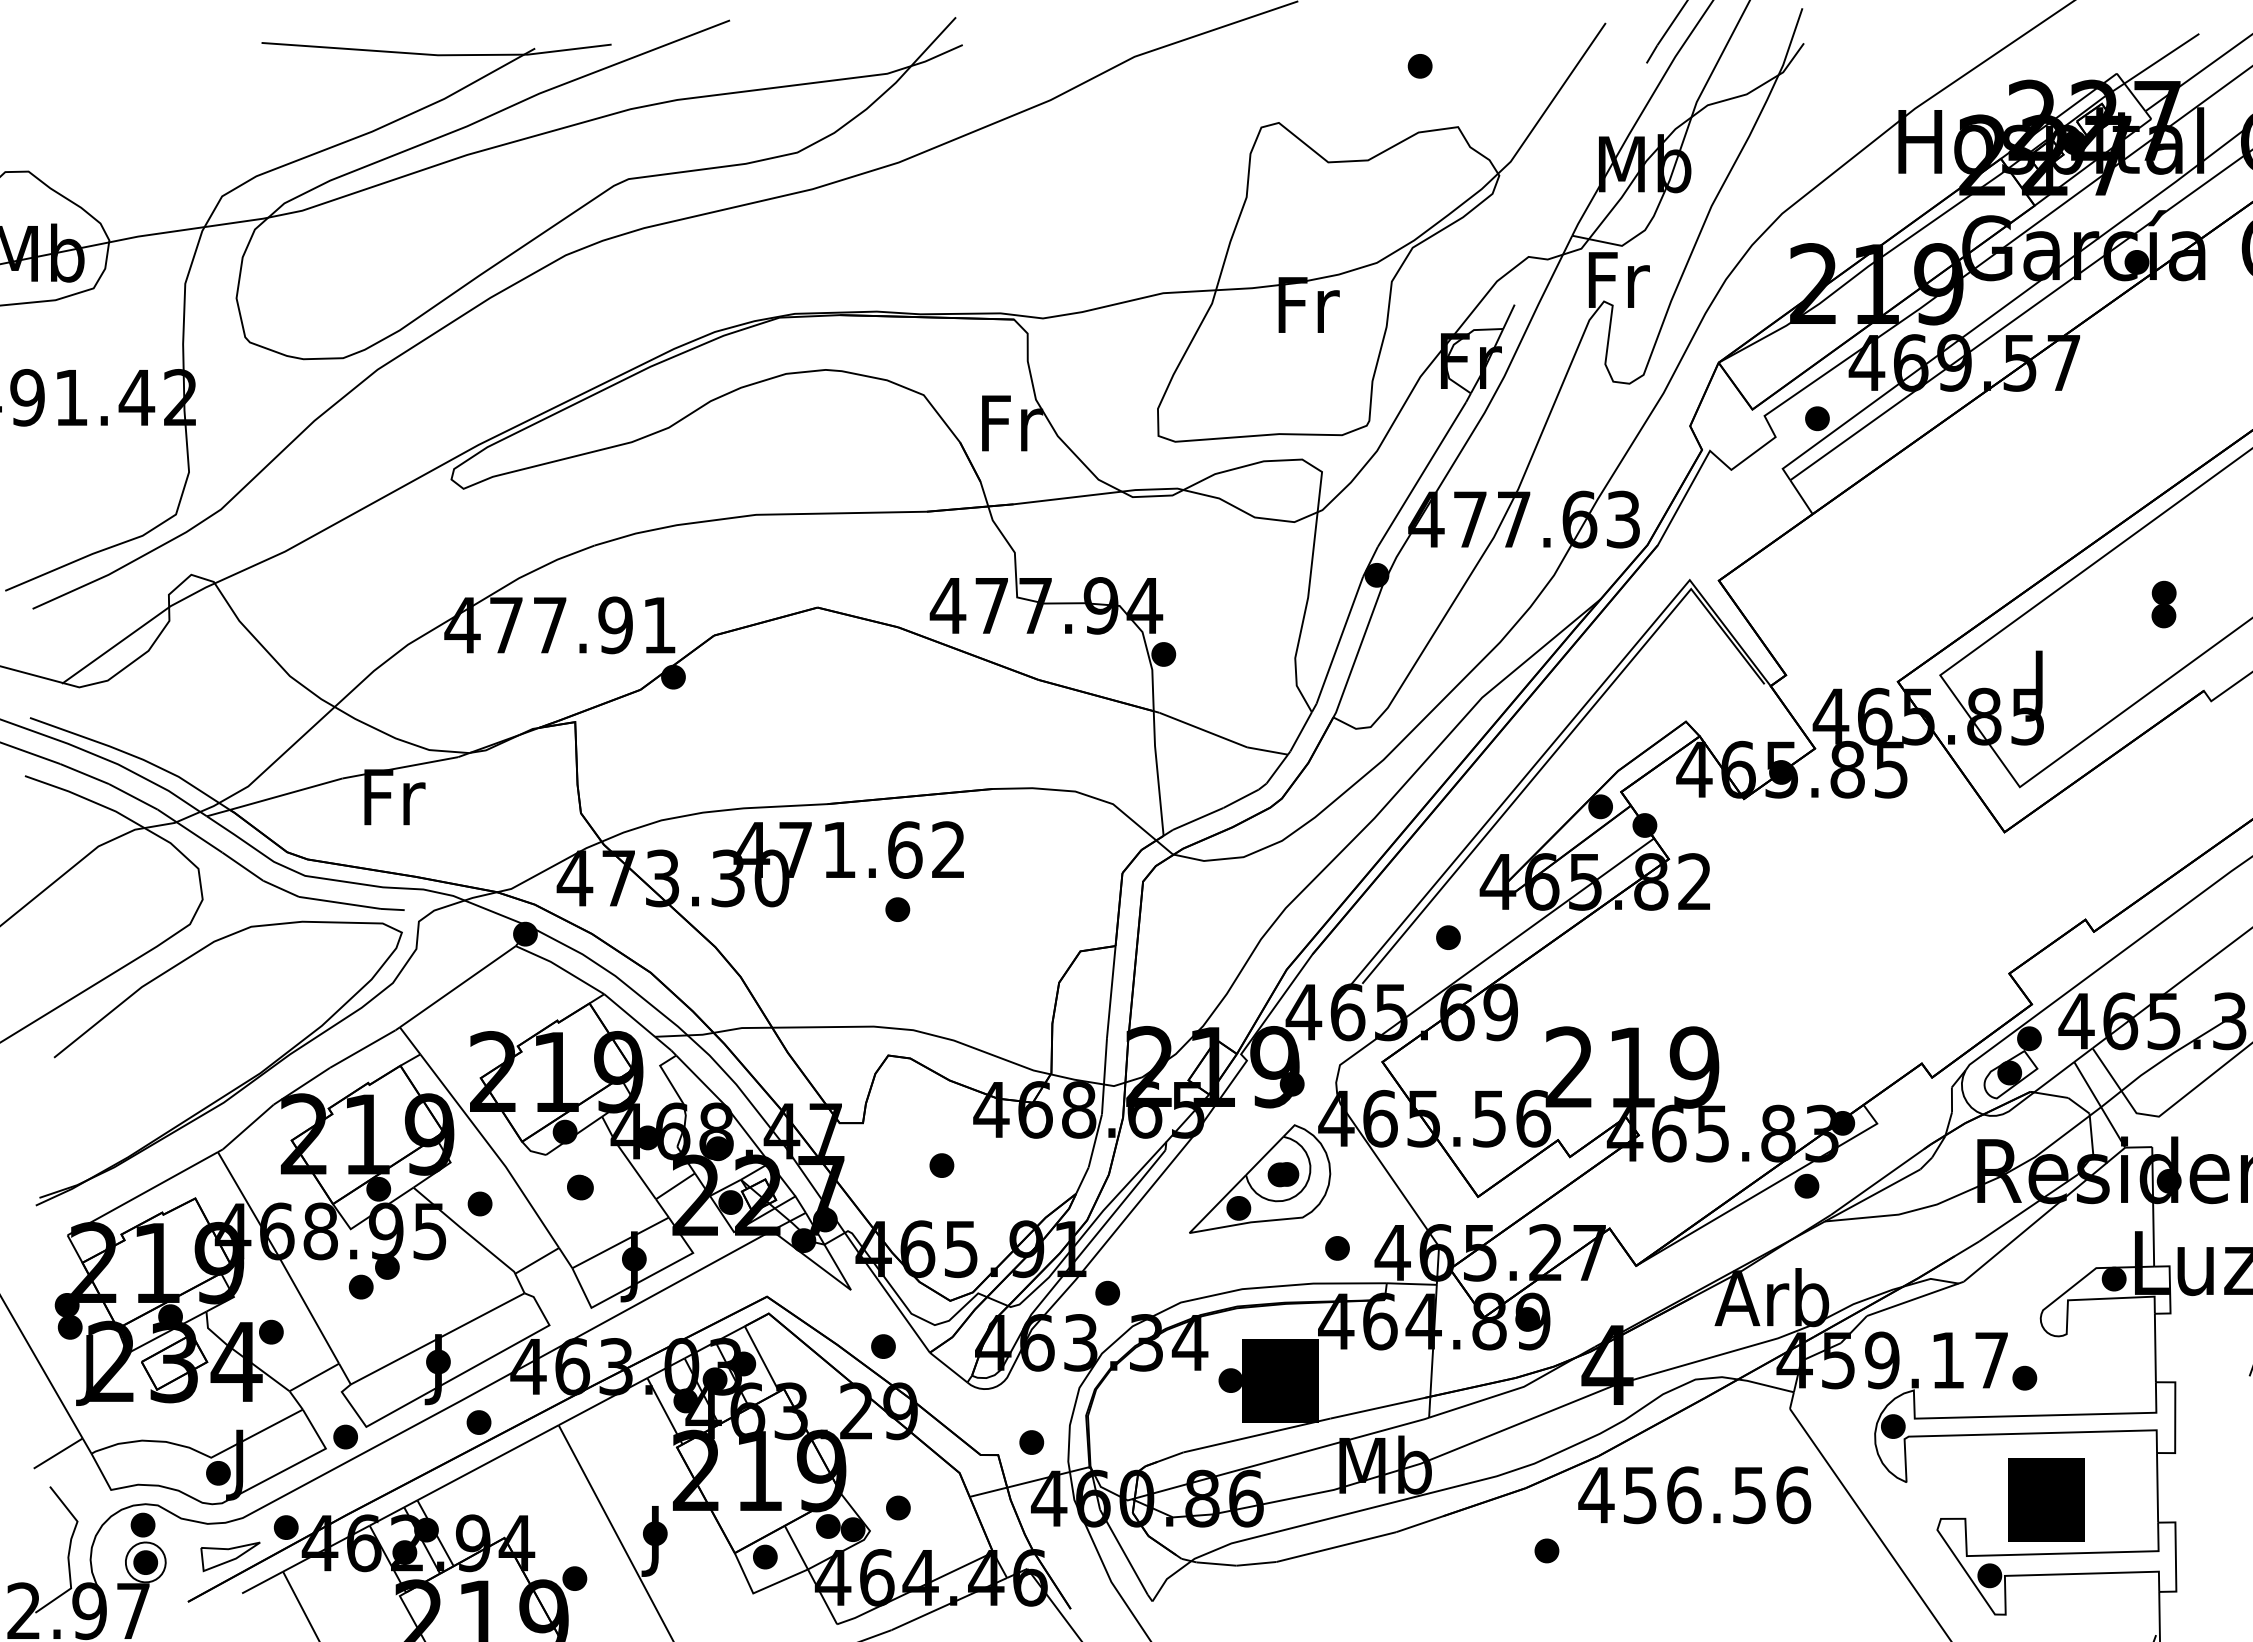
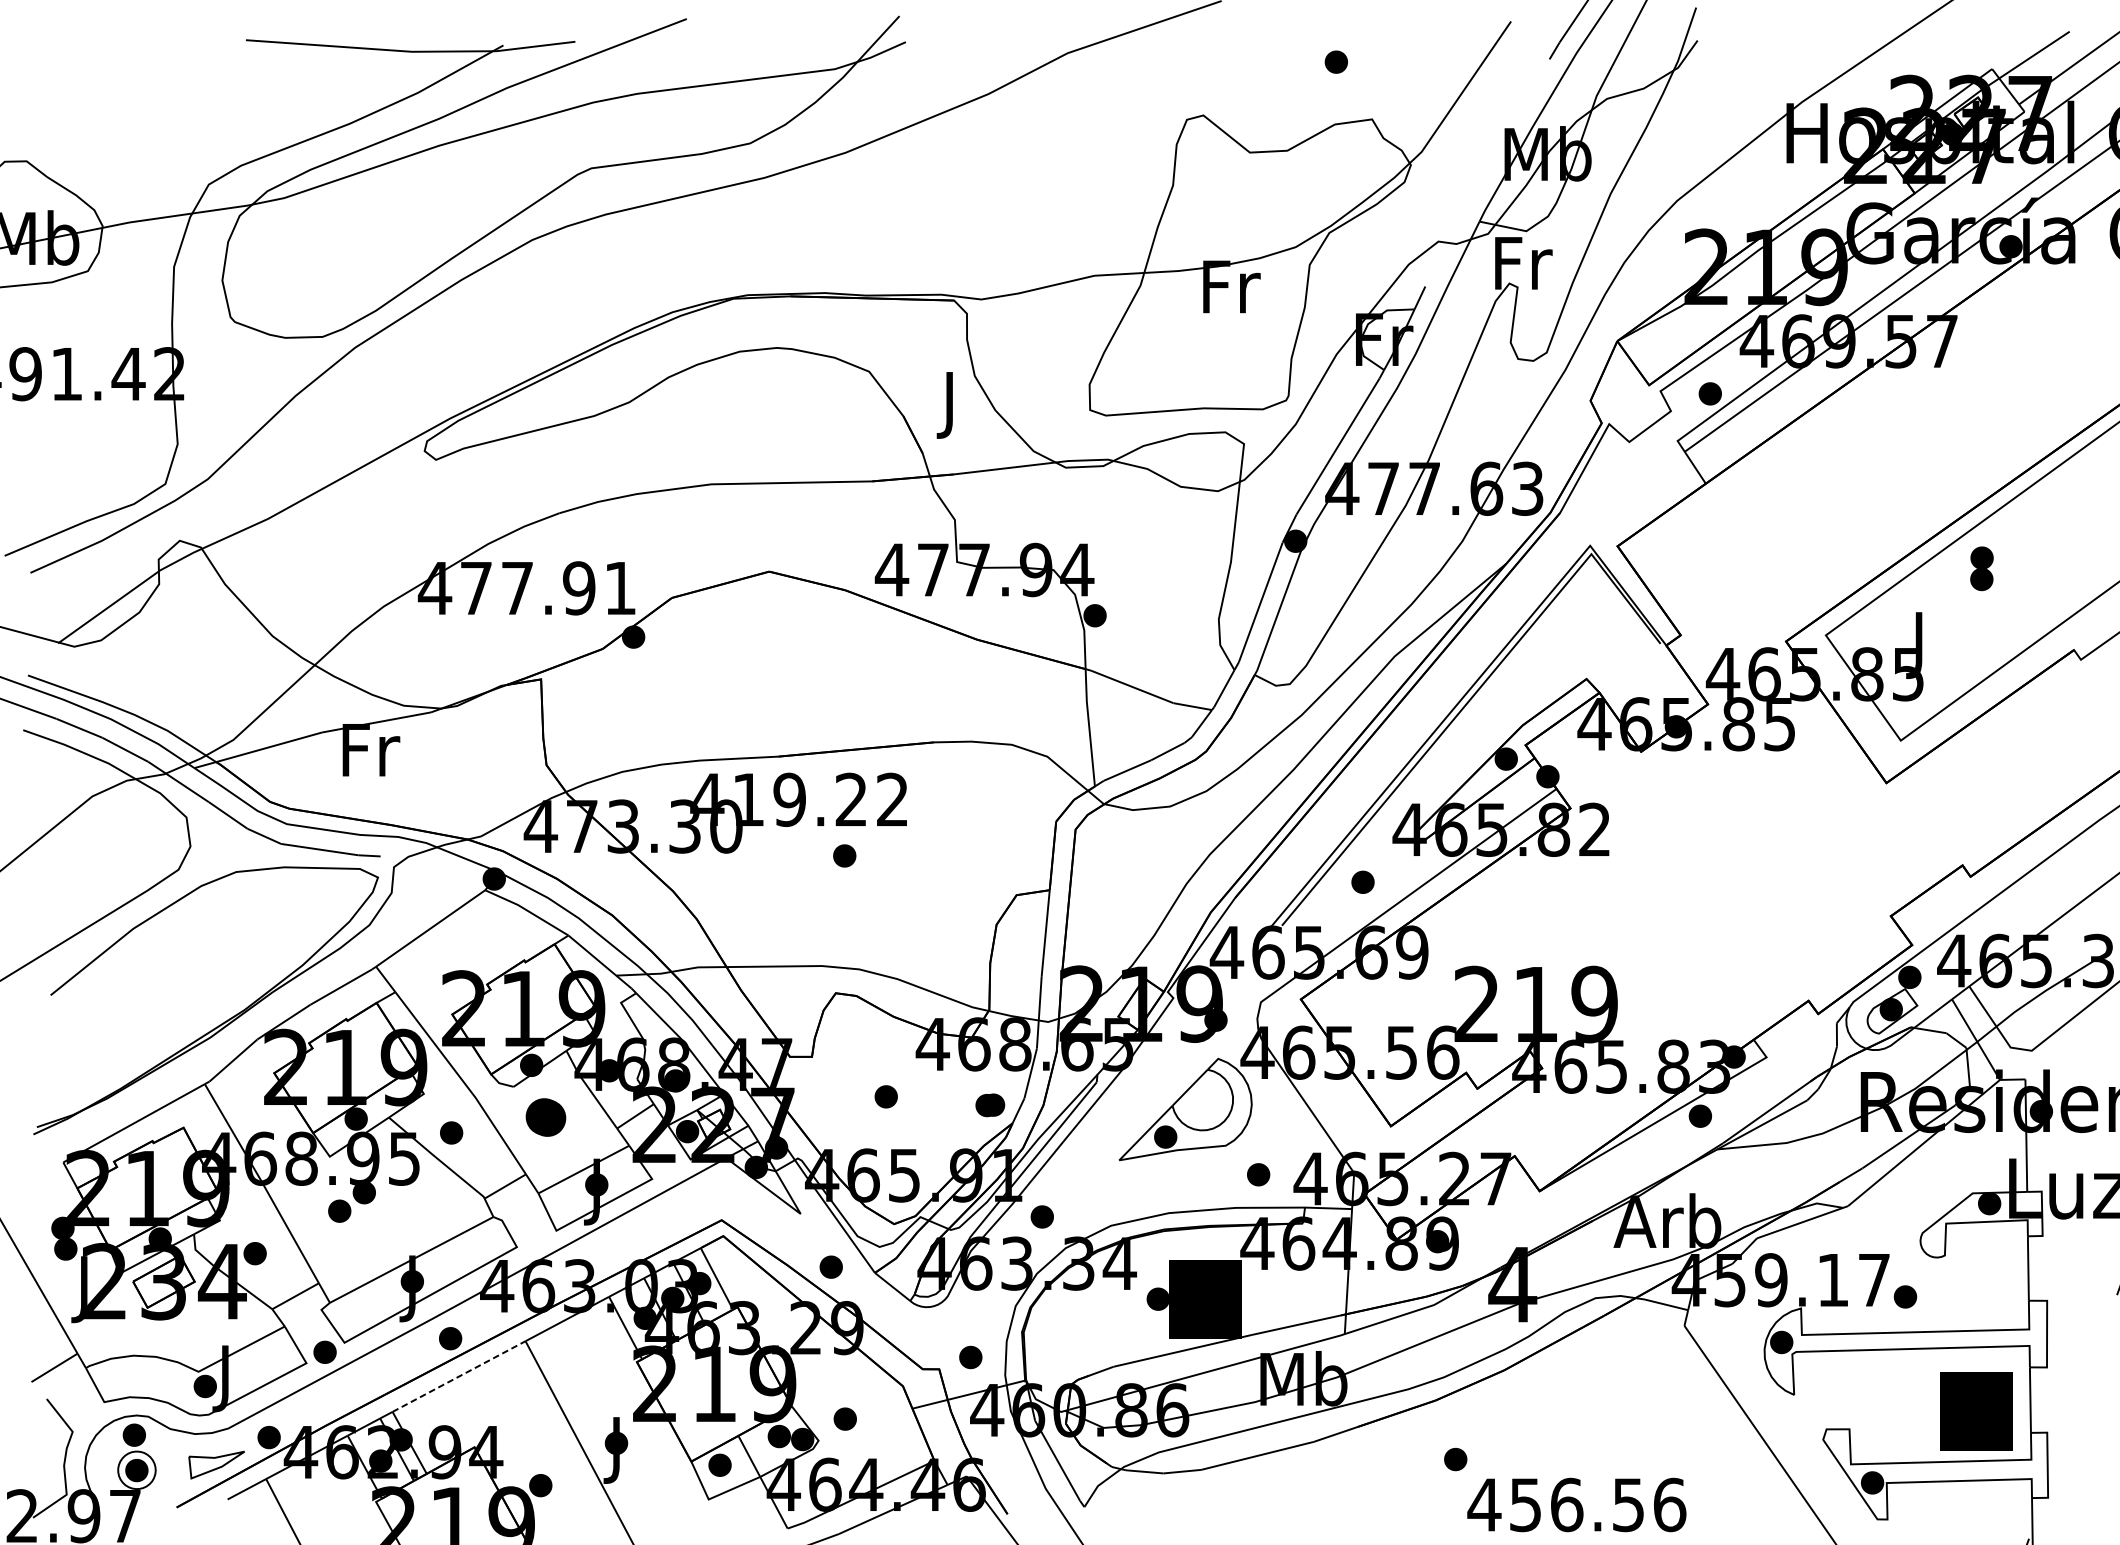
text: (1012, 430) -> (952, 404), Fr -> J
part: (2163, 604) -> (1981, 568), moved
text: (850, 849) -> (800, 799), 471.62 -> 419.22
part: (1283, 1174) -> (990, 1105), moved
part: (580, 1187) -> (546, 1117), size x1.6
line: (488, 1462) -> (459, 1376), solid -> dashed
text: (1694, 1495) -> (1576, 1505), moved
text: (2046, 1499) -> (1976, 1411), moved

